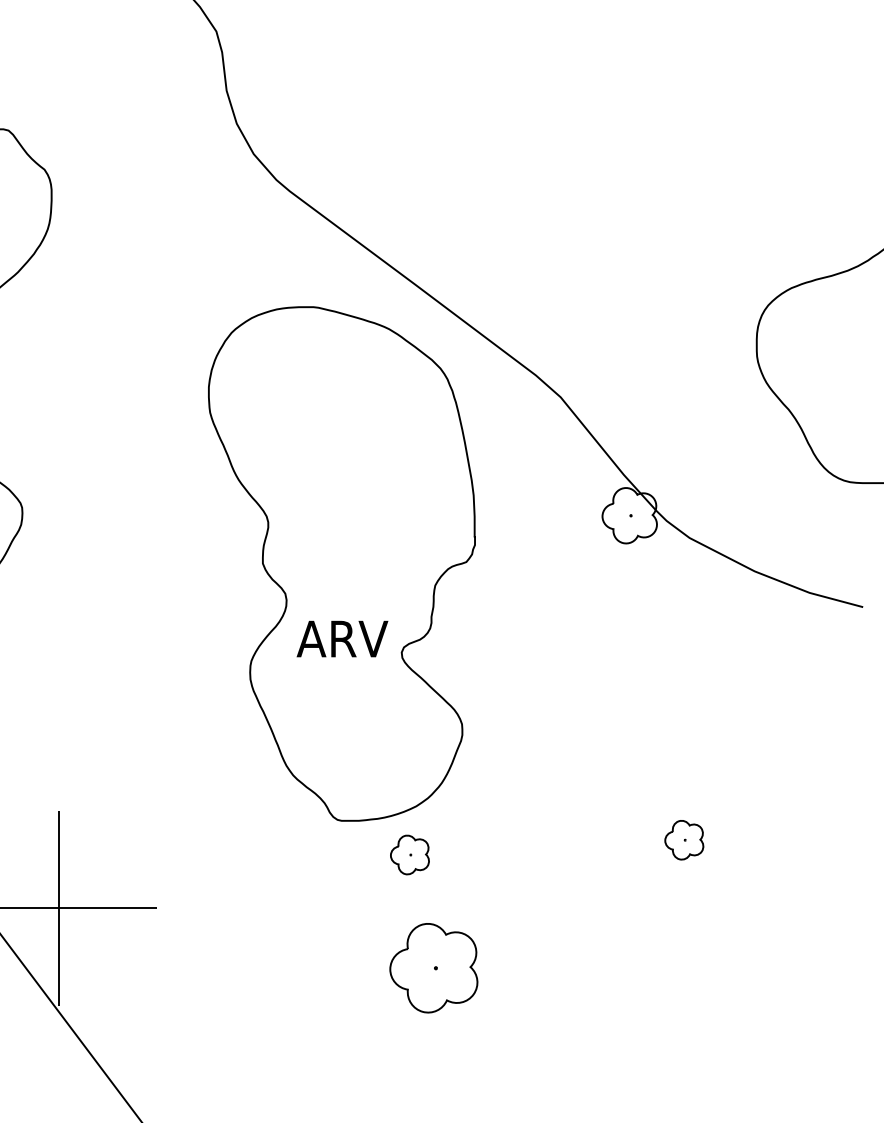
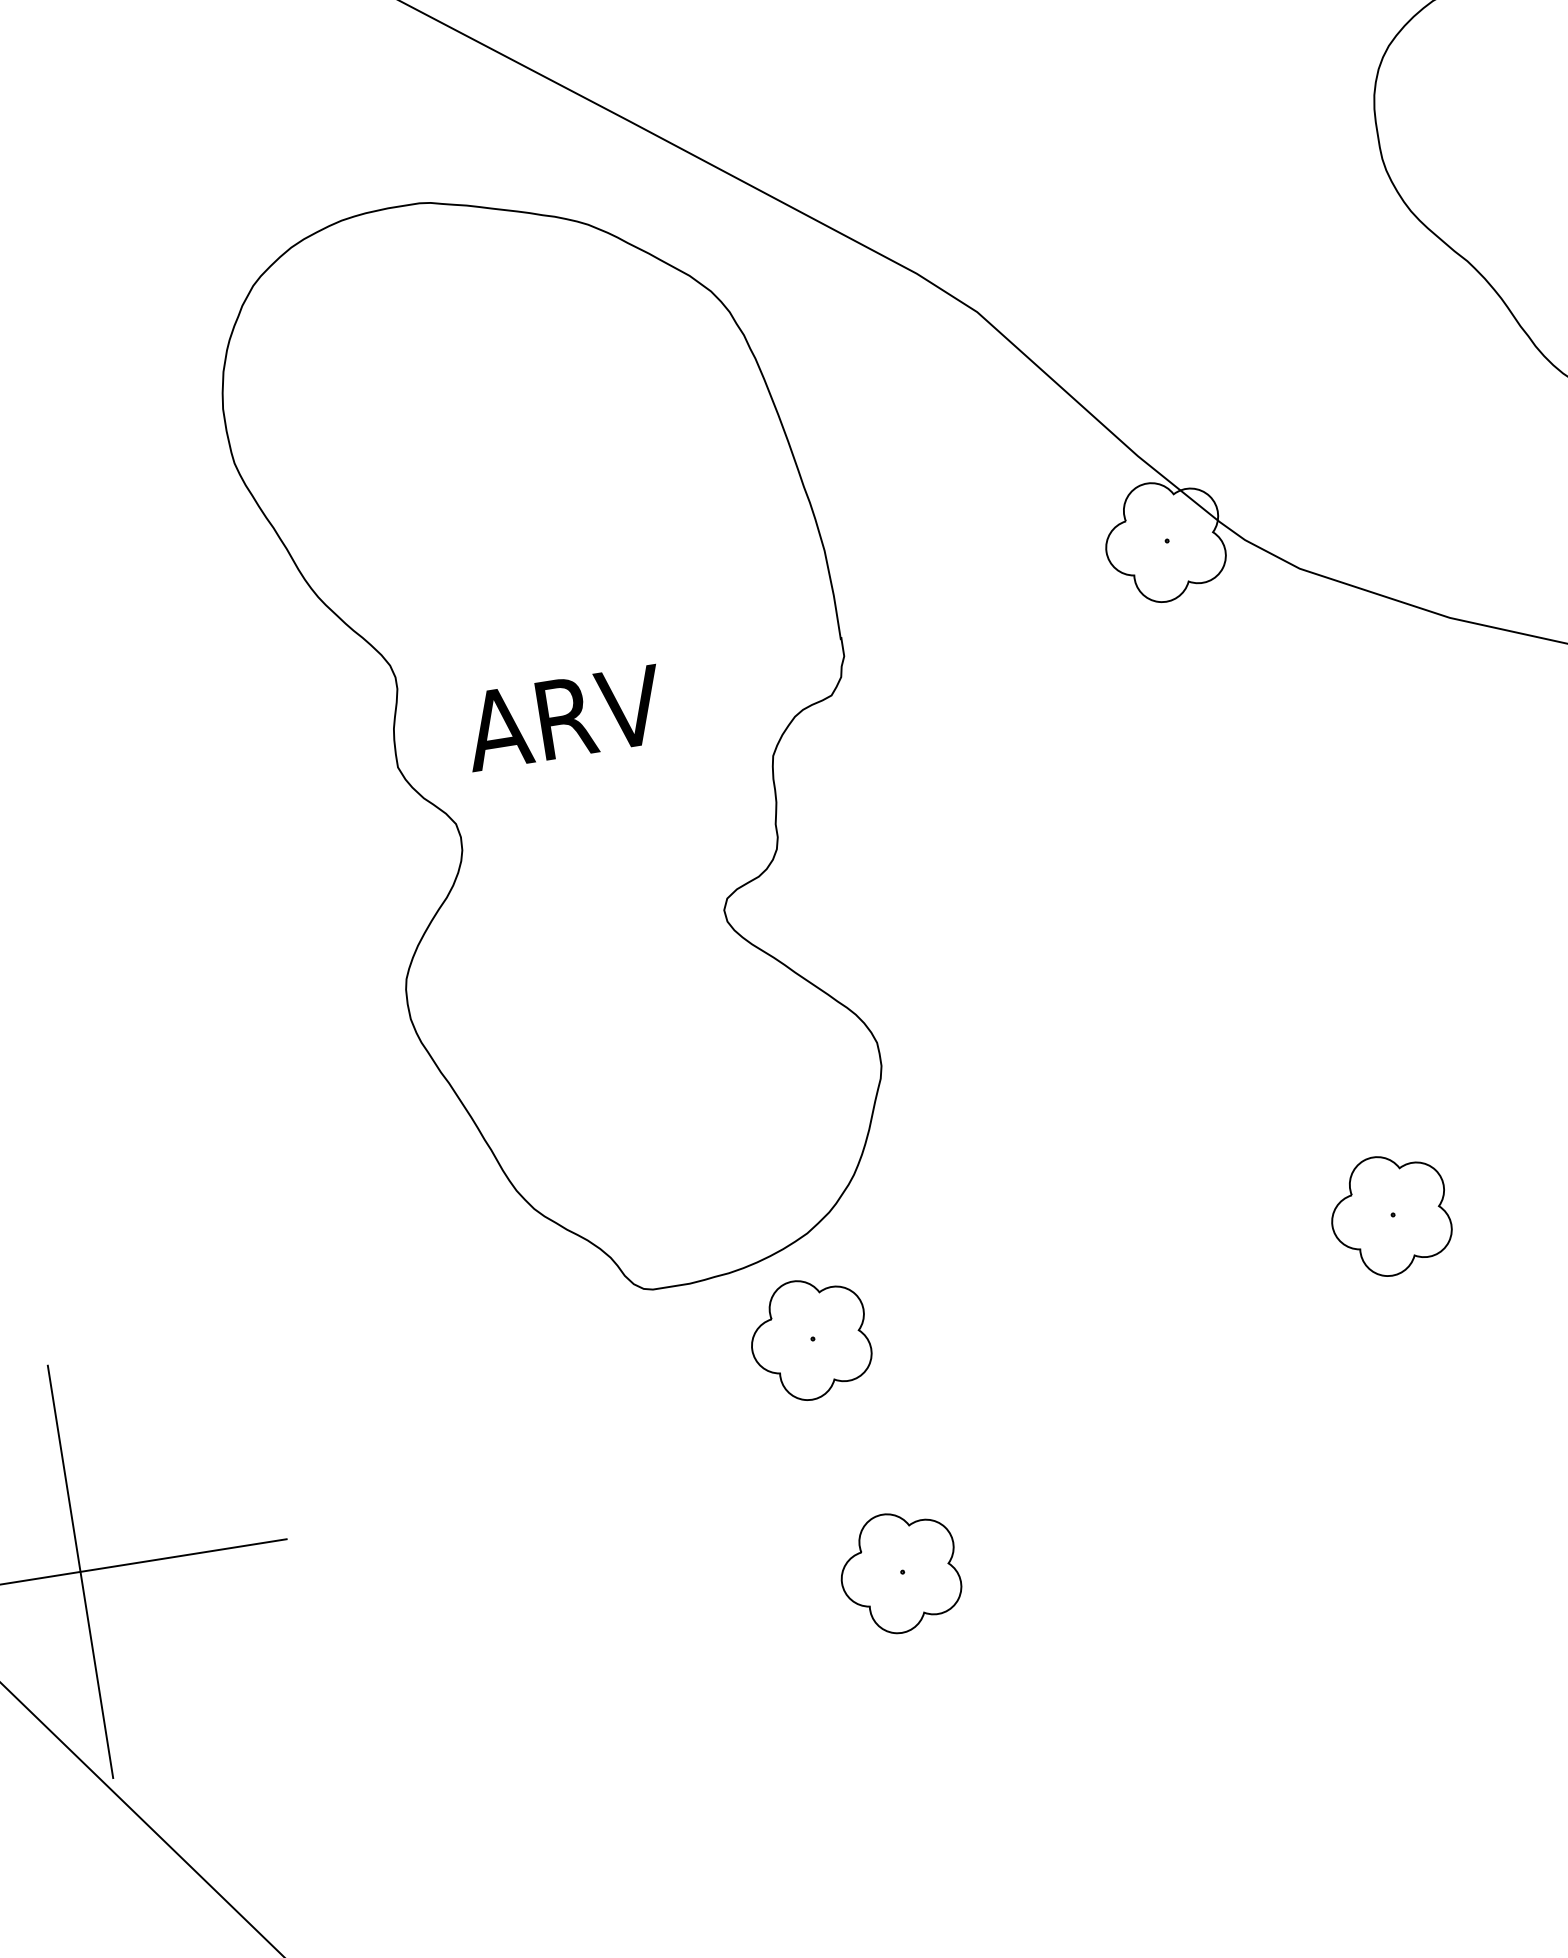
text: (342, 638) -> (564, 716), moved
part: (684, 839) -> (1390, 1213), size x1.43
part: (409, 854) -> (809, 1338), size x1.43
part: (434, 967) -> (900, 1571), size x0.62

